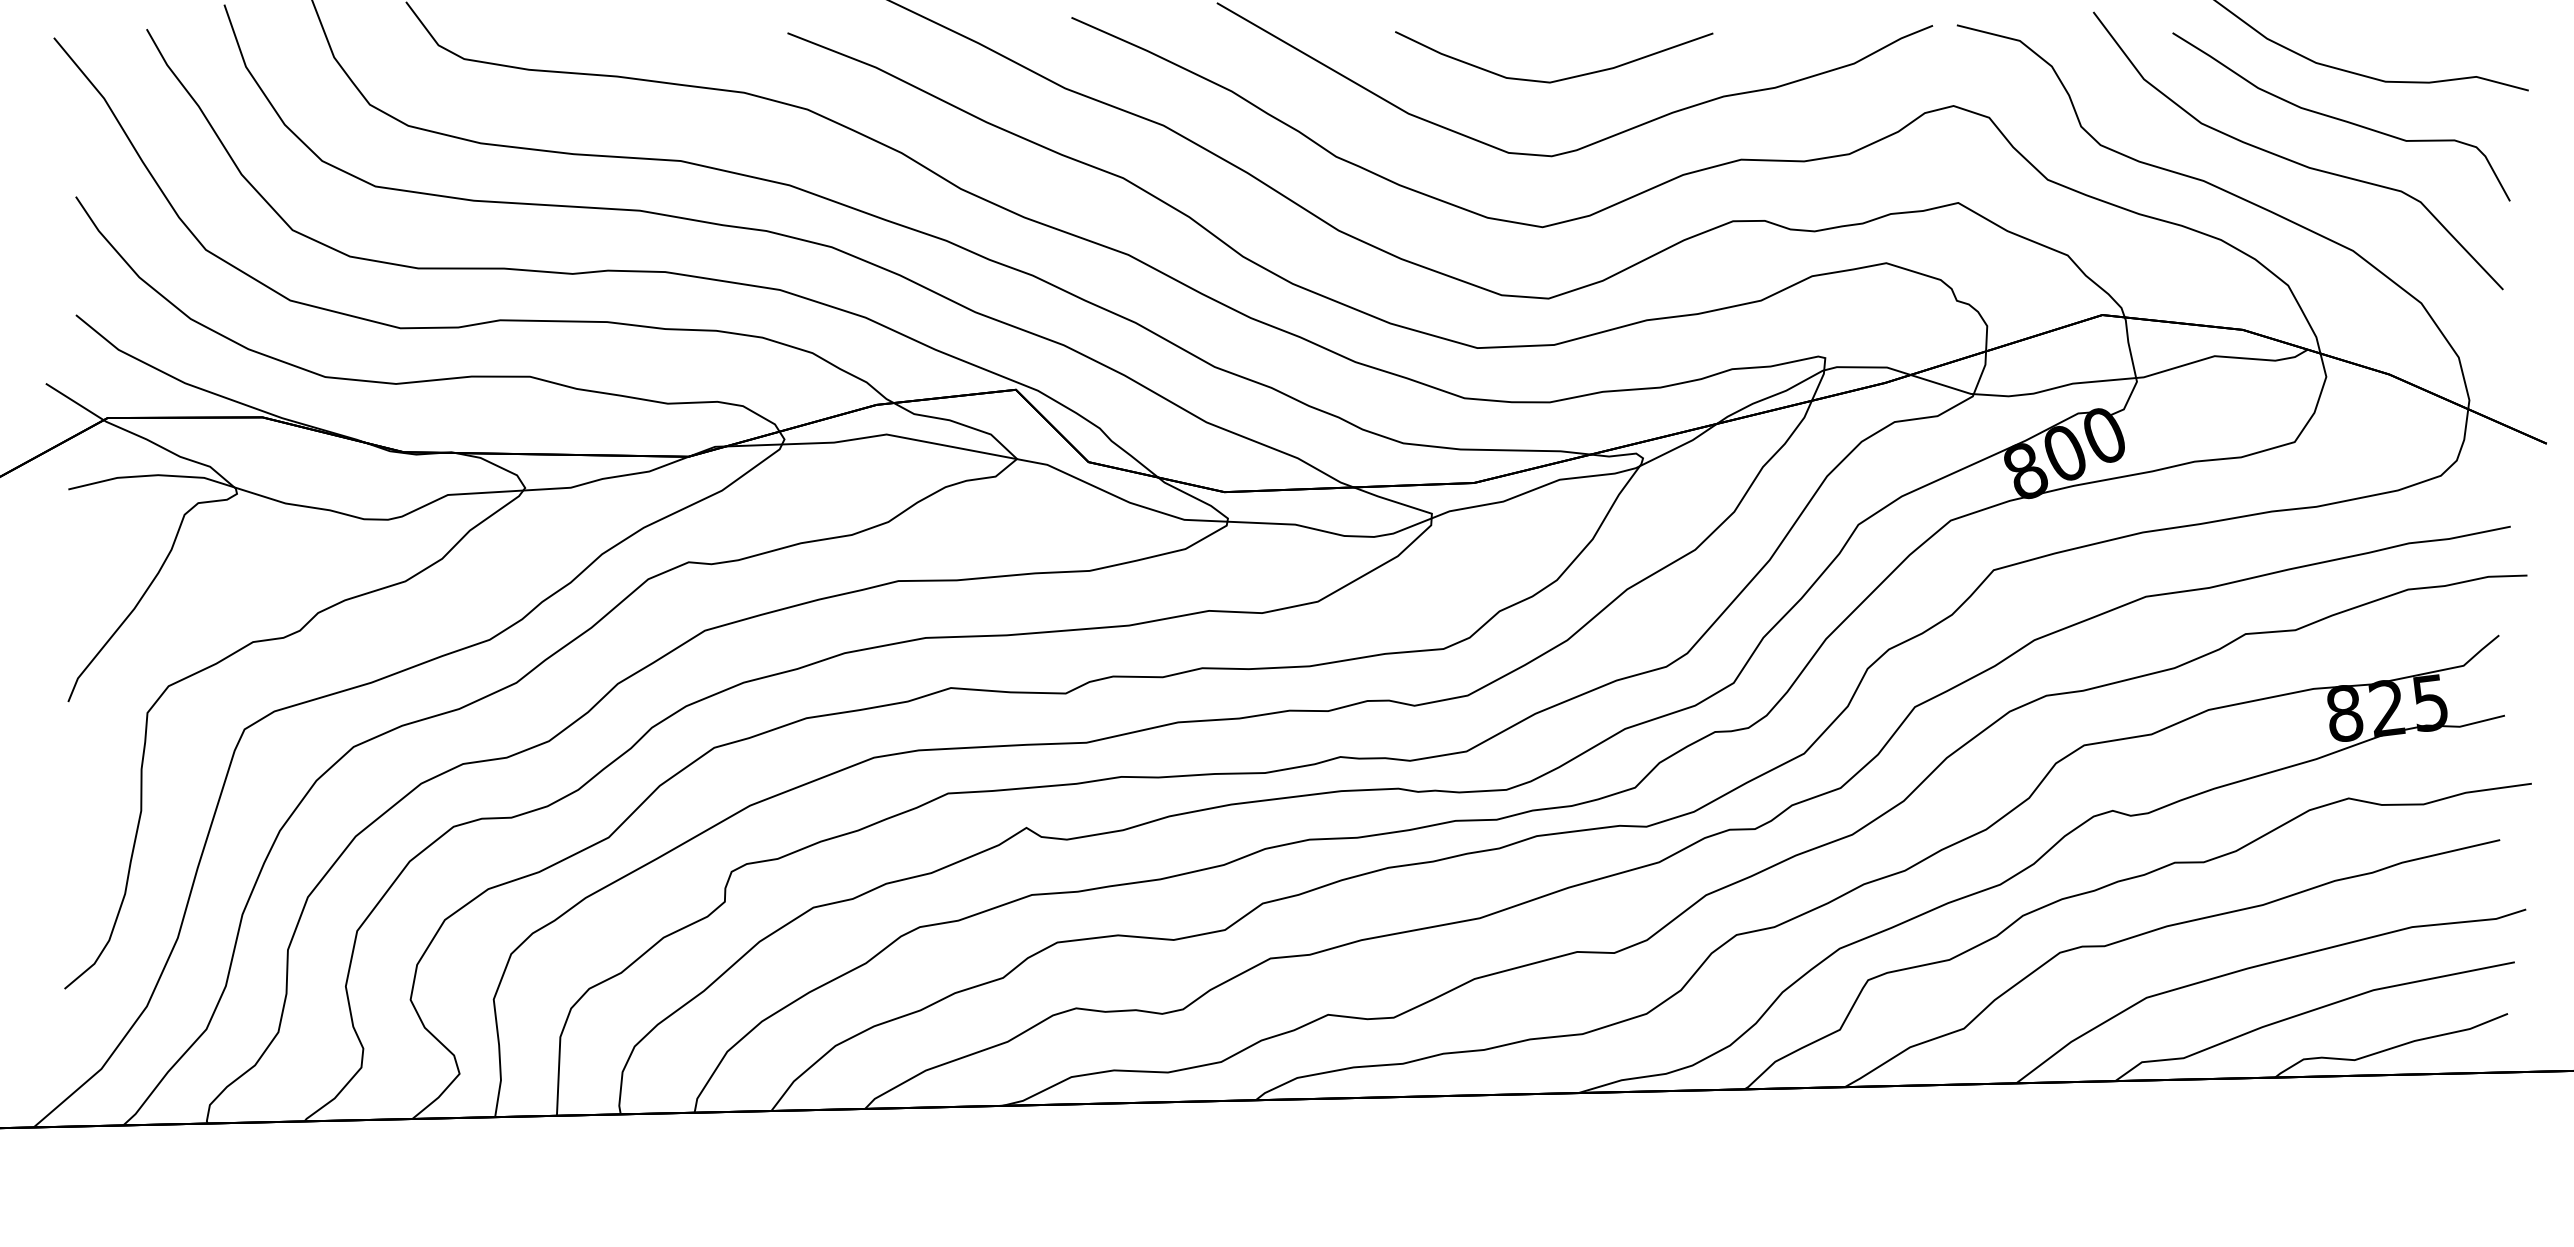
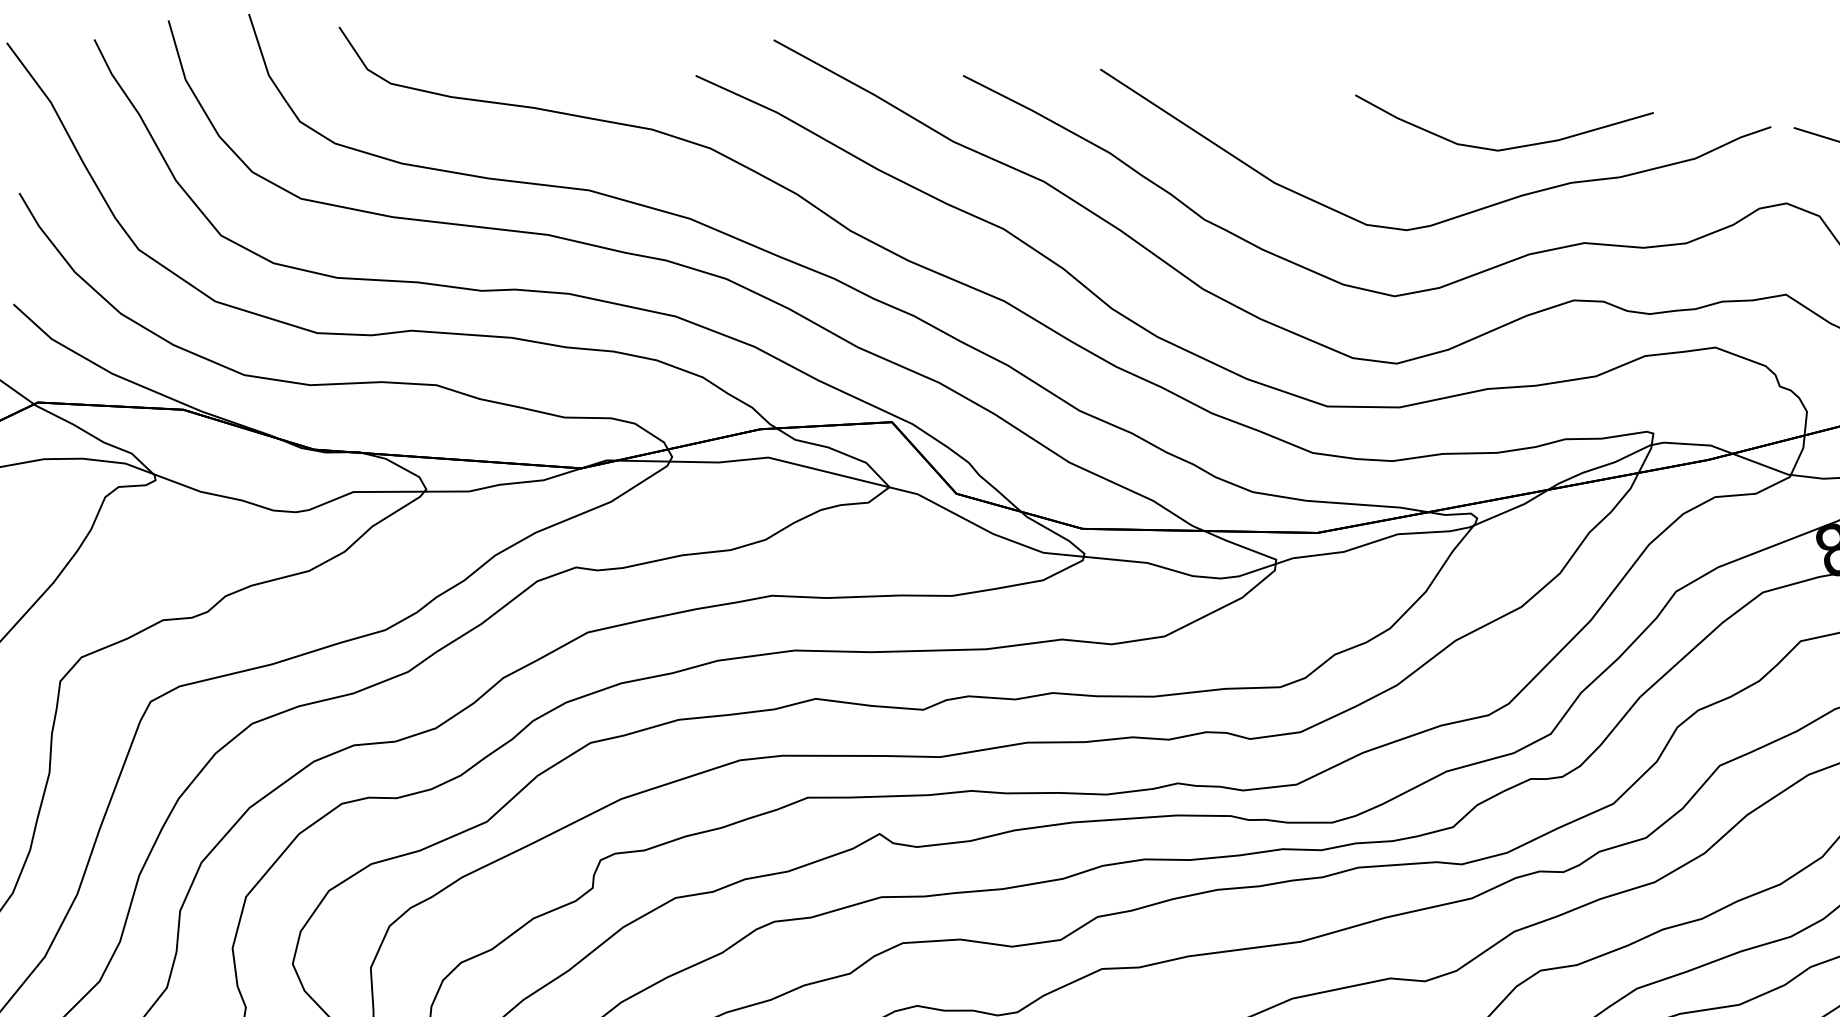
curve: (1558, 79) -> (1506, 148), moved

